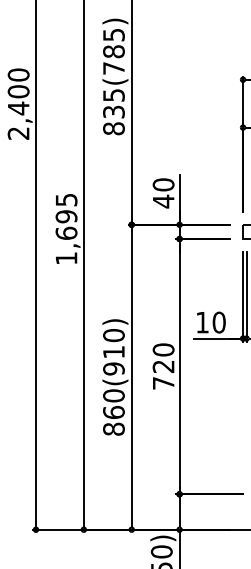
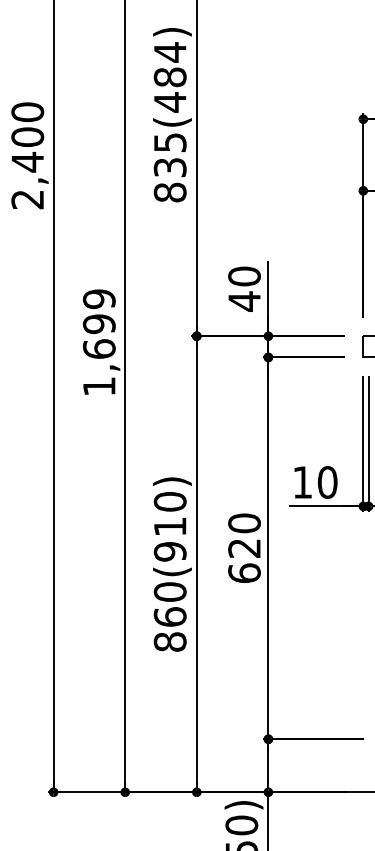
text: (113, 51) -> (169, 77), 835(785) -> 835(484)
text: (66, 199) -> (99, 298), 1,695 -> 1,699
text: (163, 382) -> (244, 572), 720 -> 620

